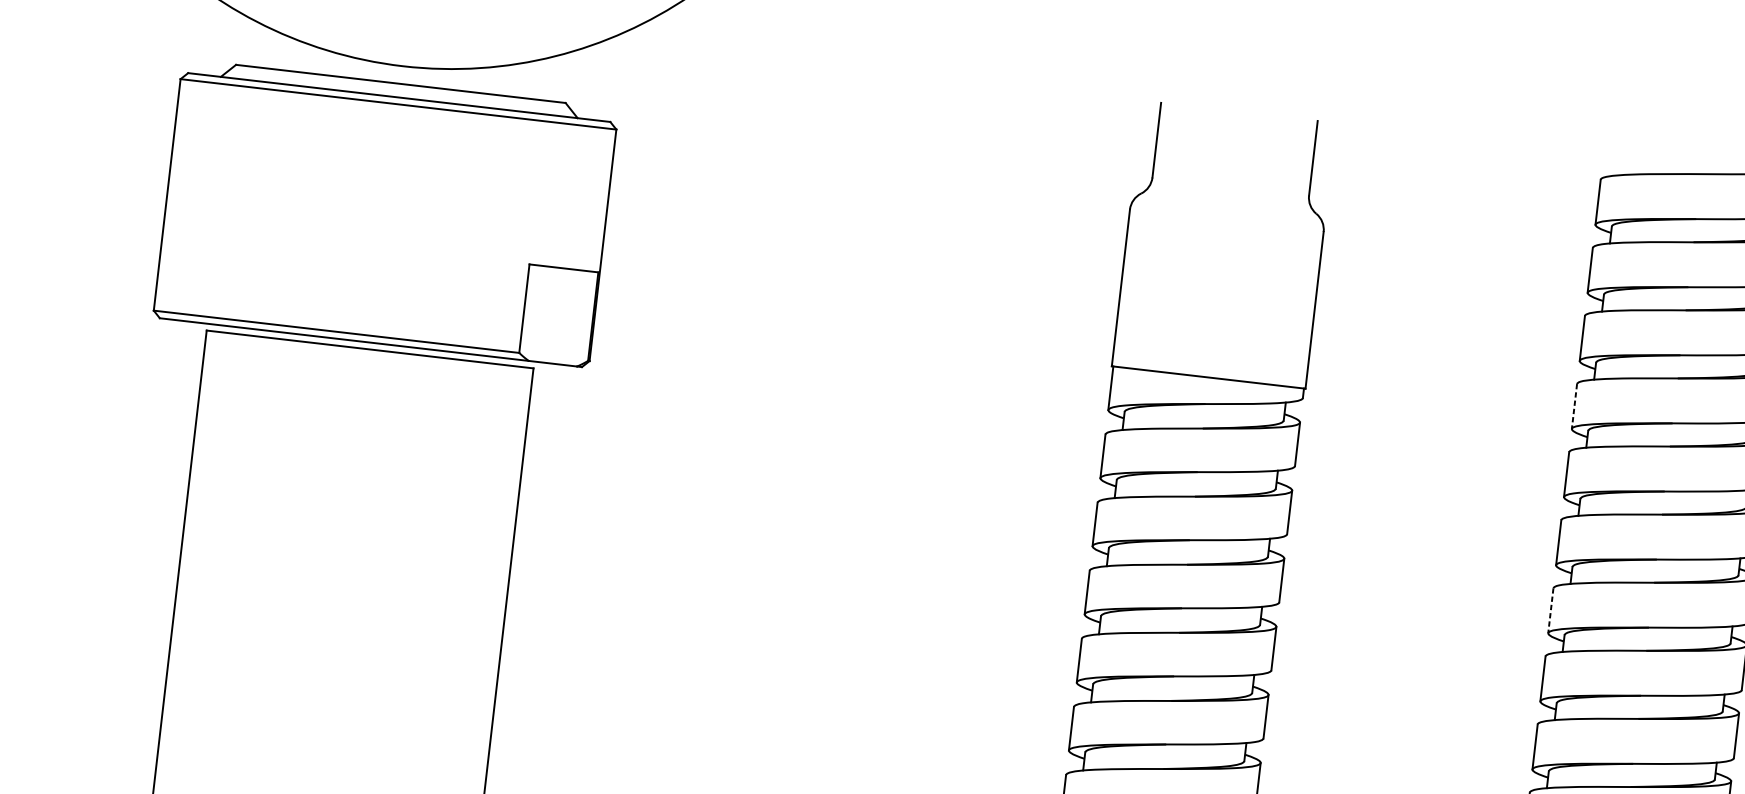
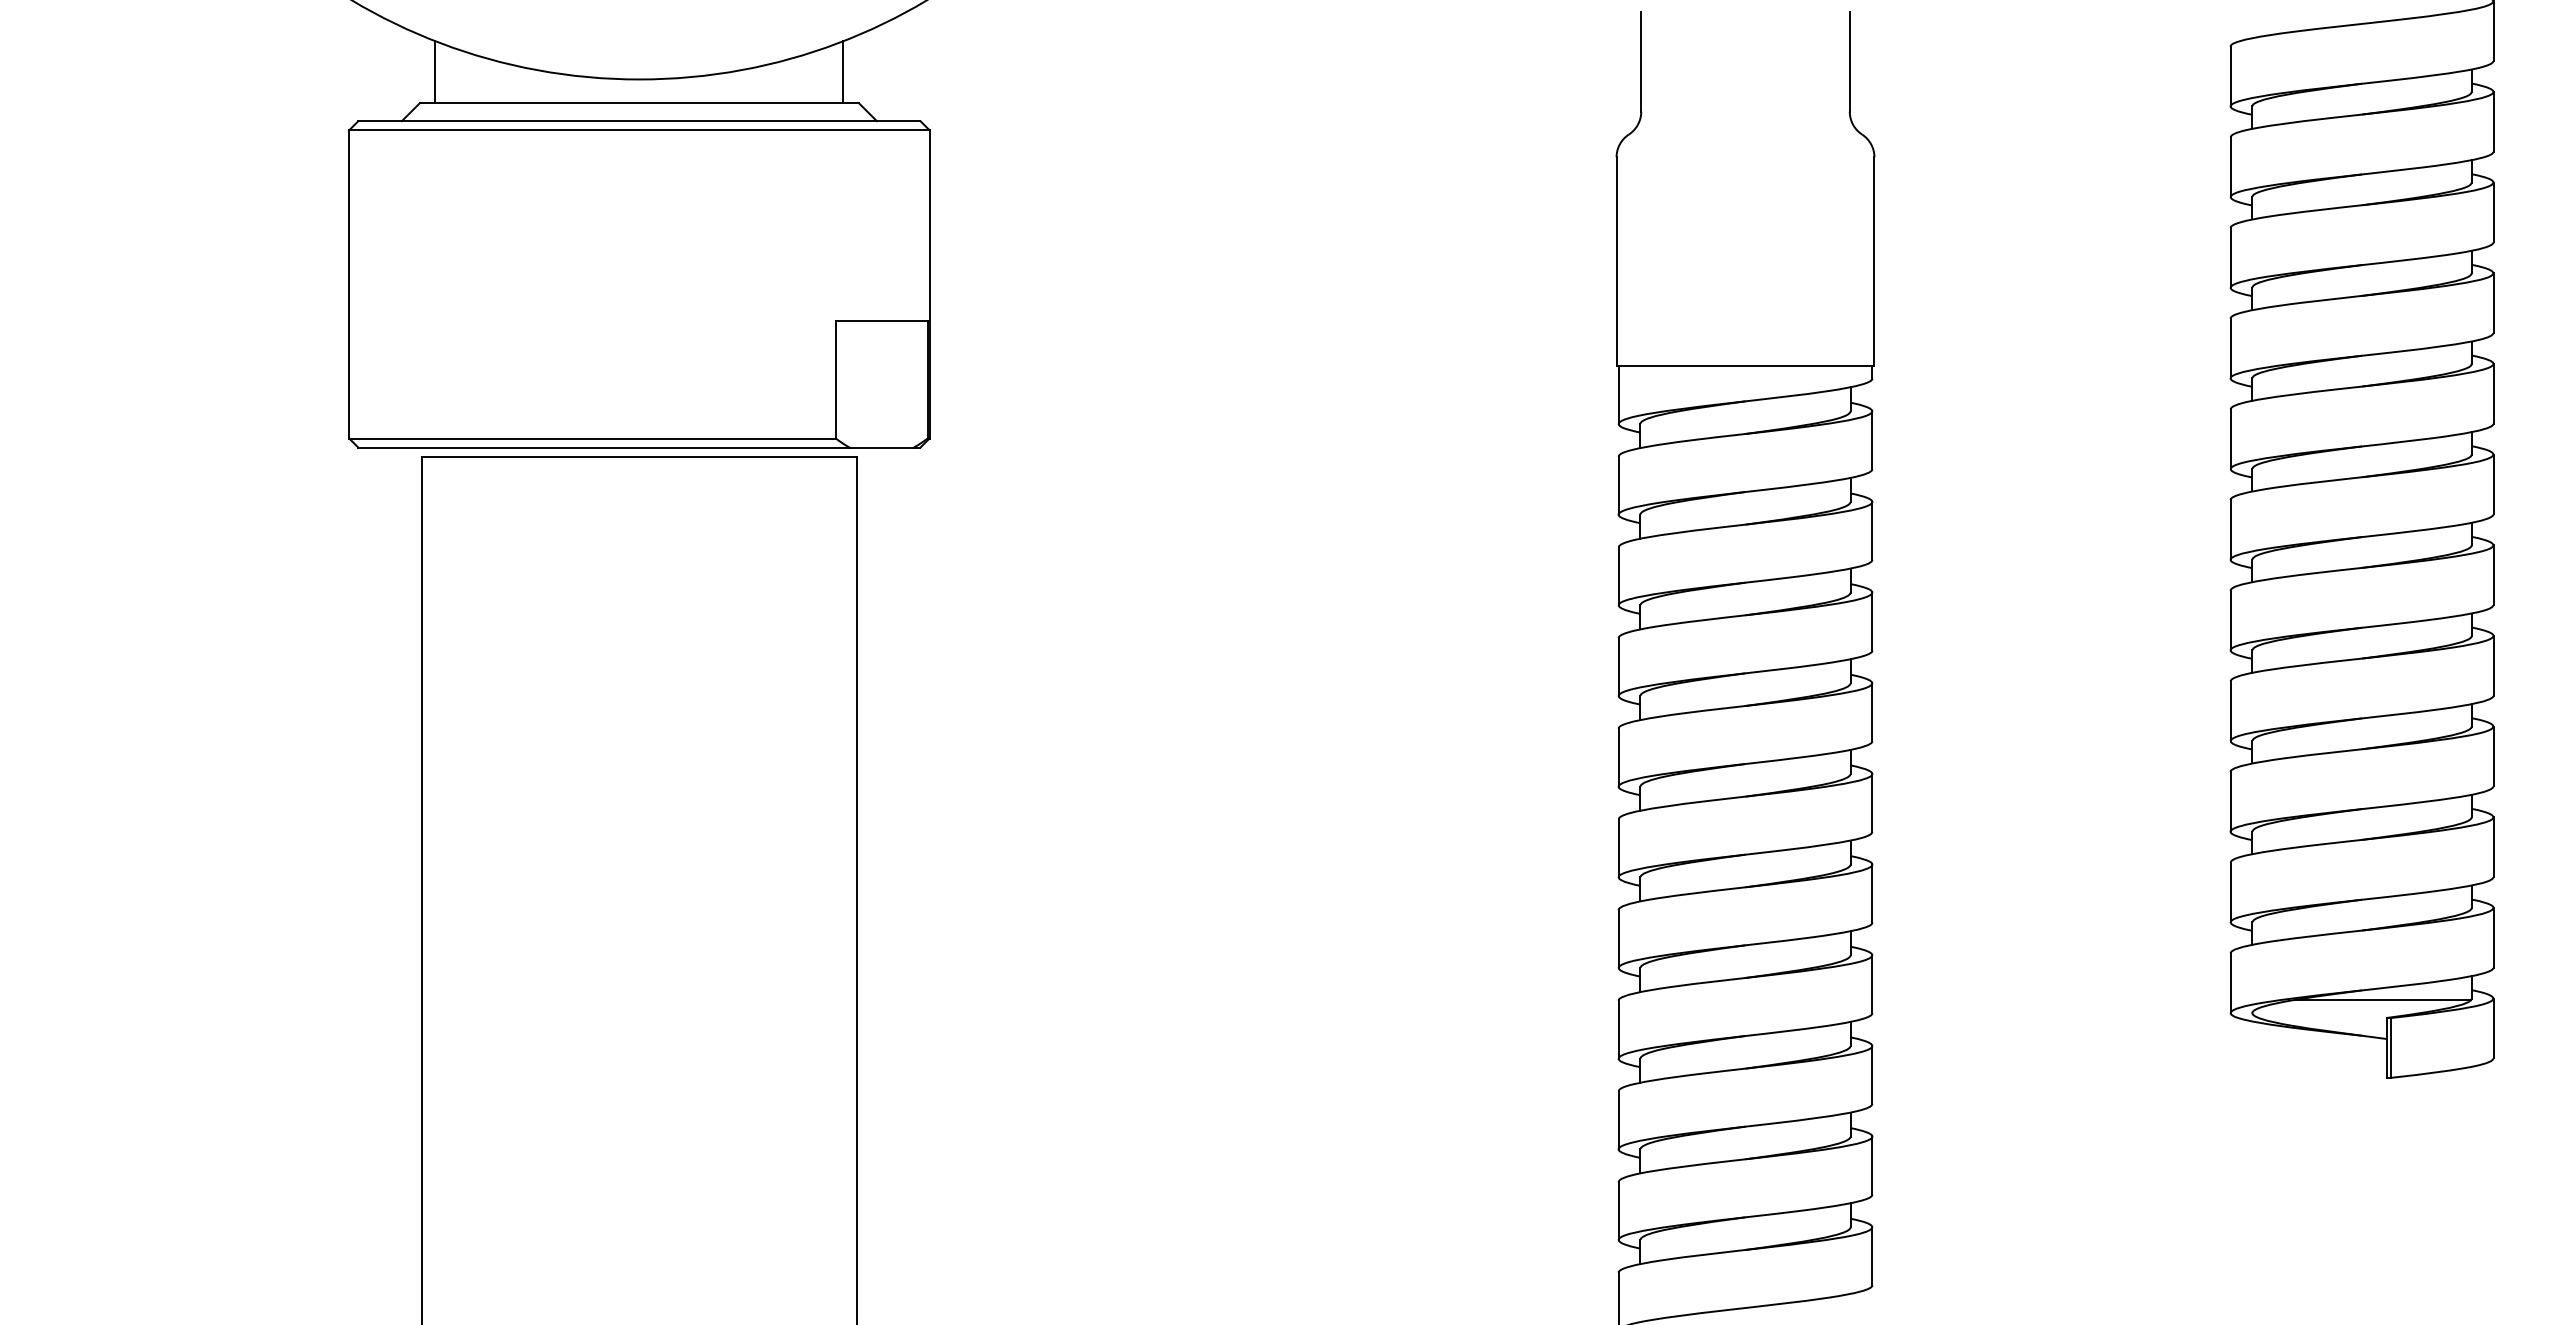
line: (250, 43) -> (435, 72), added
line: (556, 78) -> (843, 72), added
line: (1574, 406) -> (2230, 348), dashed -> solid
line: (1550, 610) -> (2230, 620), dashed -> solid

